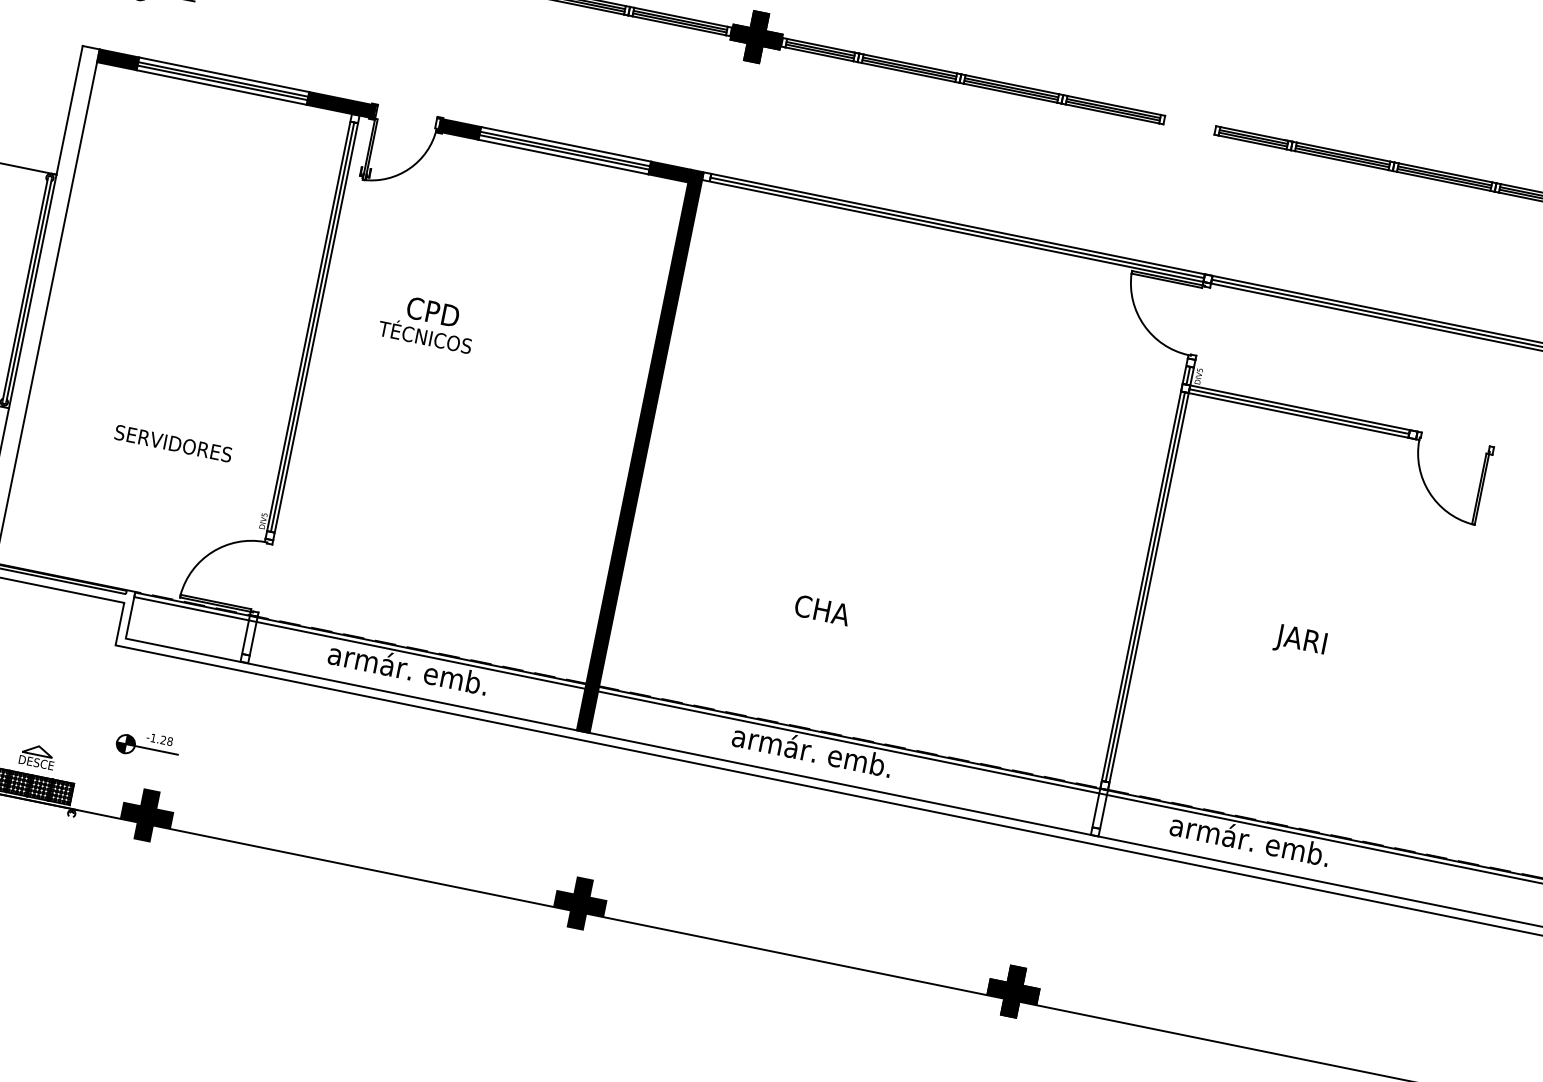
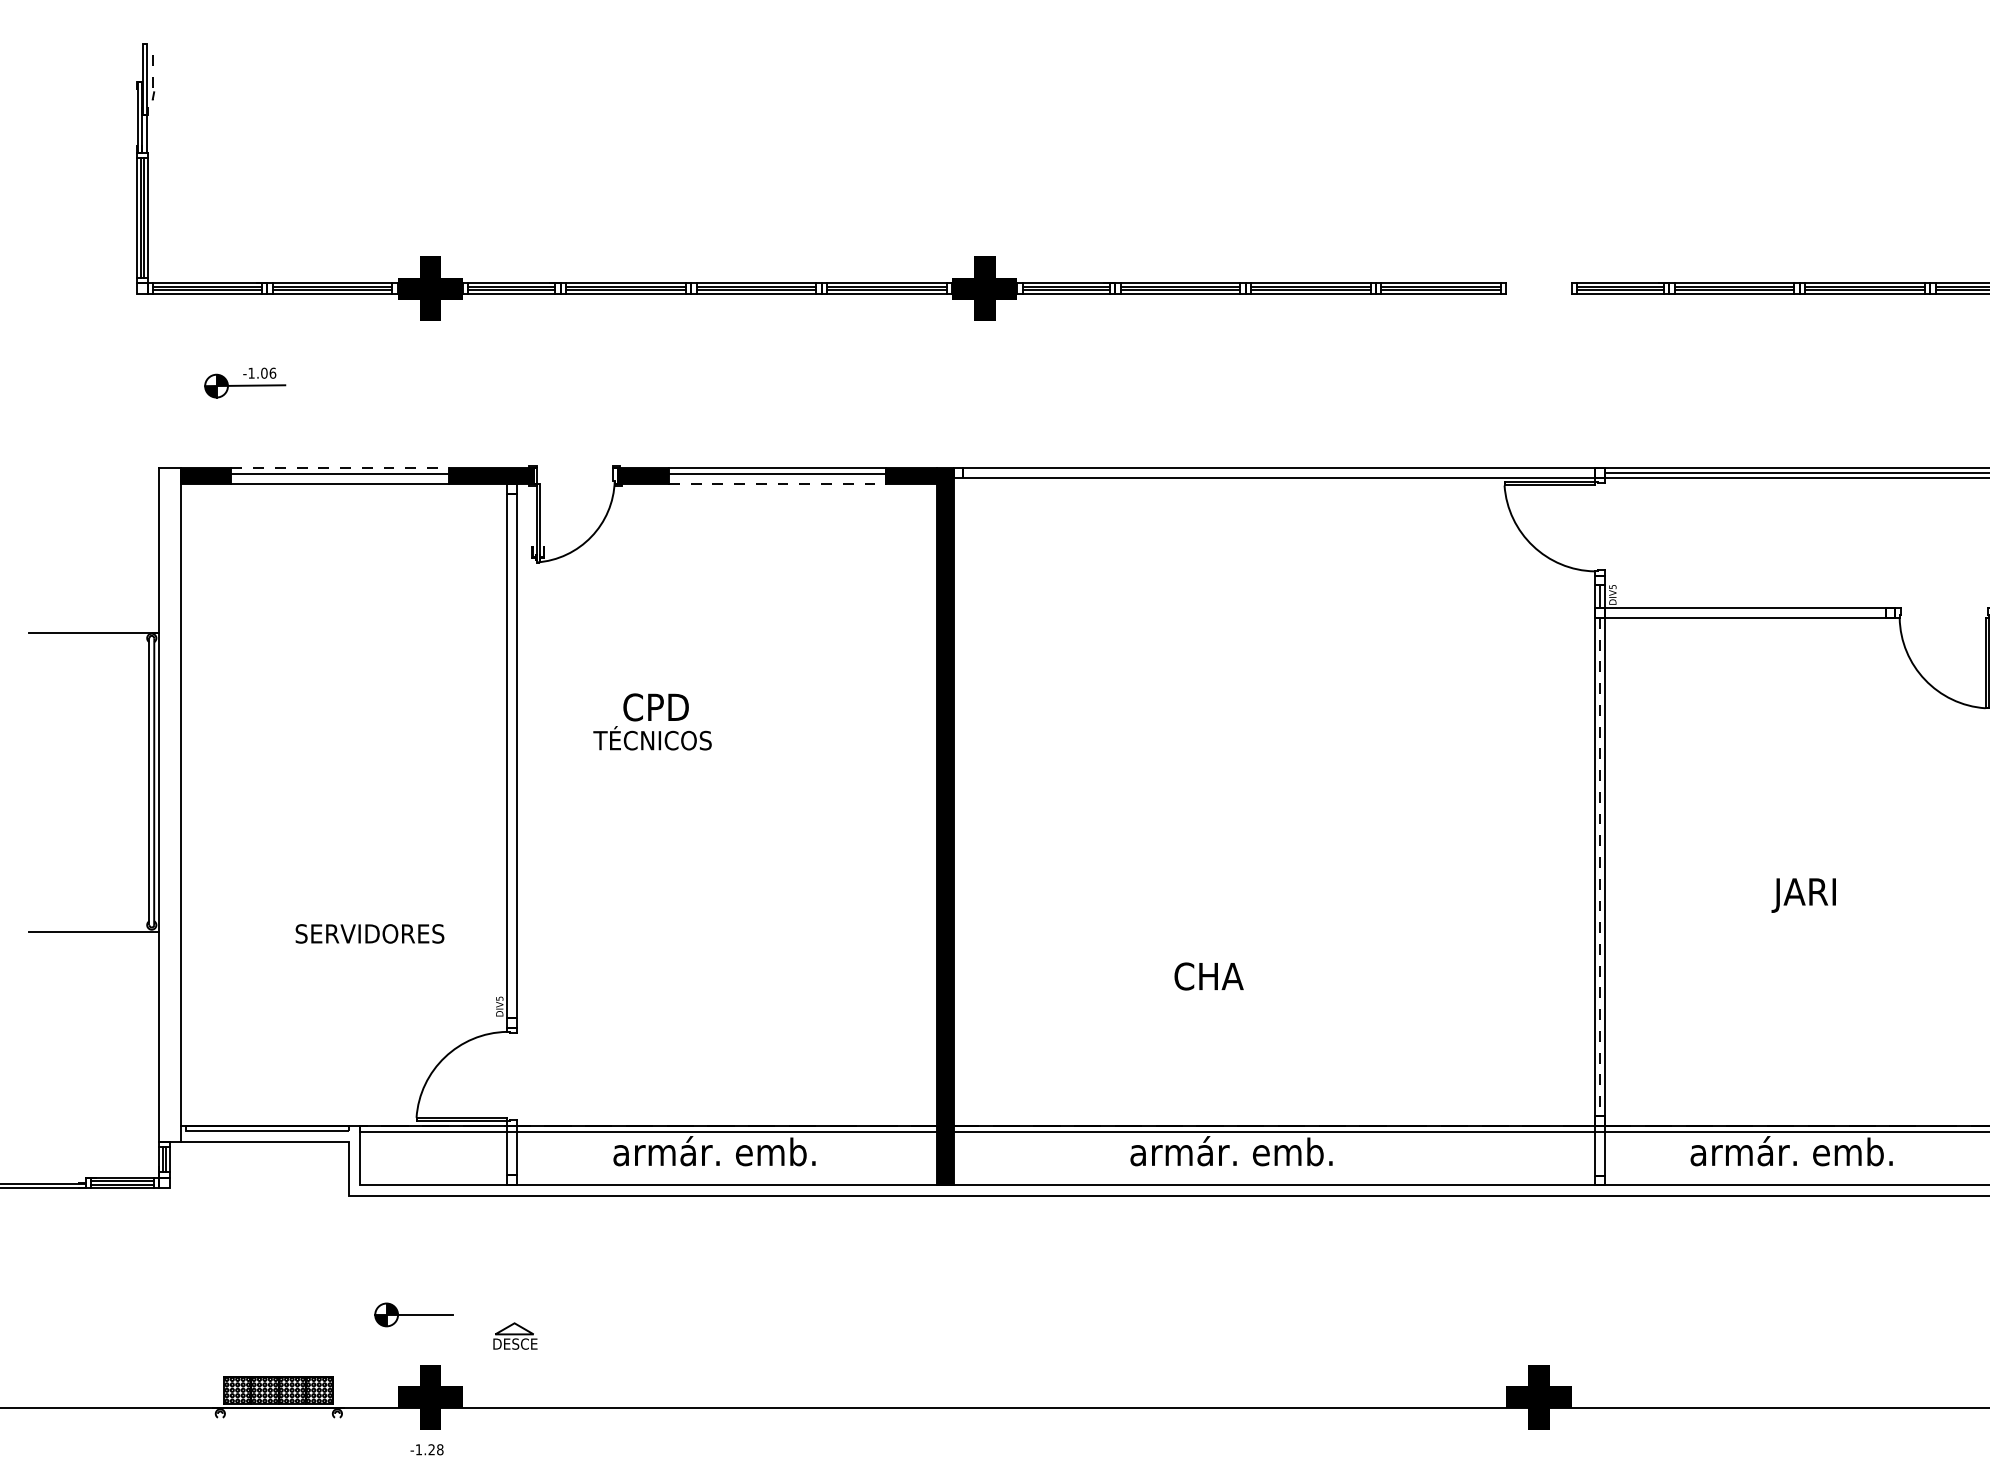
line: (224, 75) -> (340, 468), solid -> dashed
line: (222, 82) -> (339, 478), removed
line: (564, 152) -> (777, 478), removed
line: (563, 157) -> (777, 484), solid -> dashed
line: (956, 227) -> (1278, 472), removed
line: (312, 326) -> (511, 755), removed
line: (1298, 411) -> (1744, 613), removed
line: (1145, 587) -> (1599, 867), solid -> dashed
text: (159, 739) -> (426, 1449), moved
part: (37, 756) -> (515, 1335), moved
fill: (580, 902) -> (984, 1396), removed

